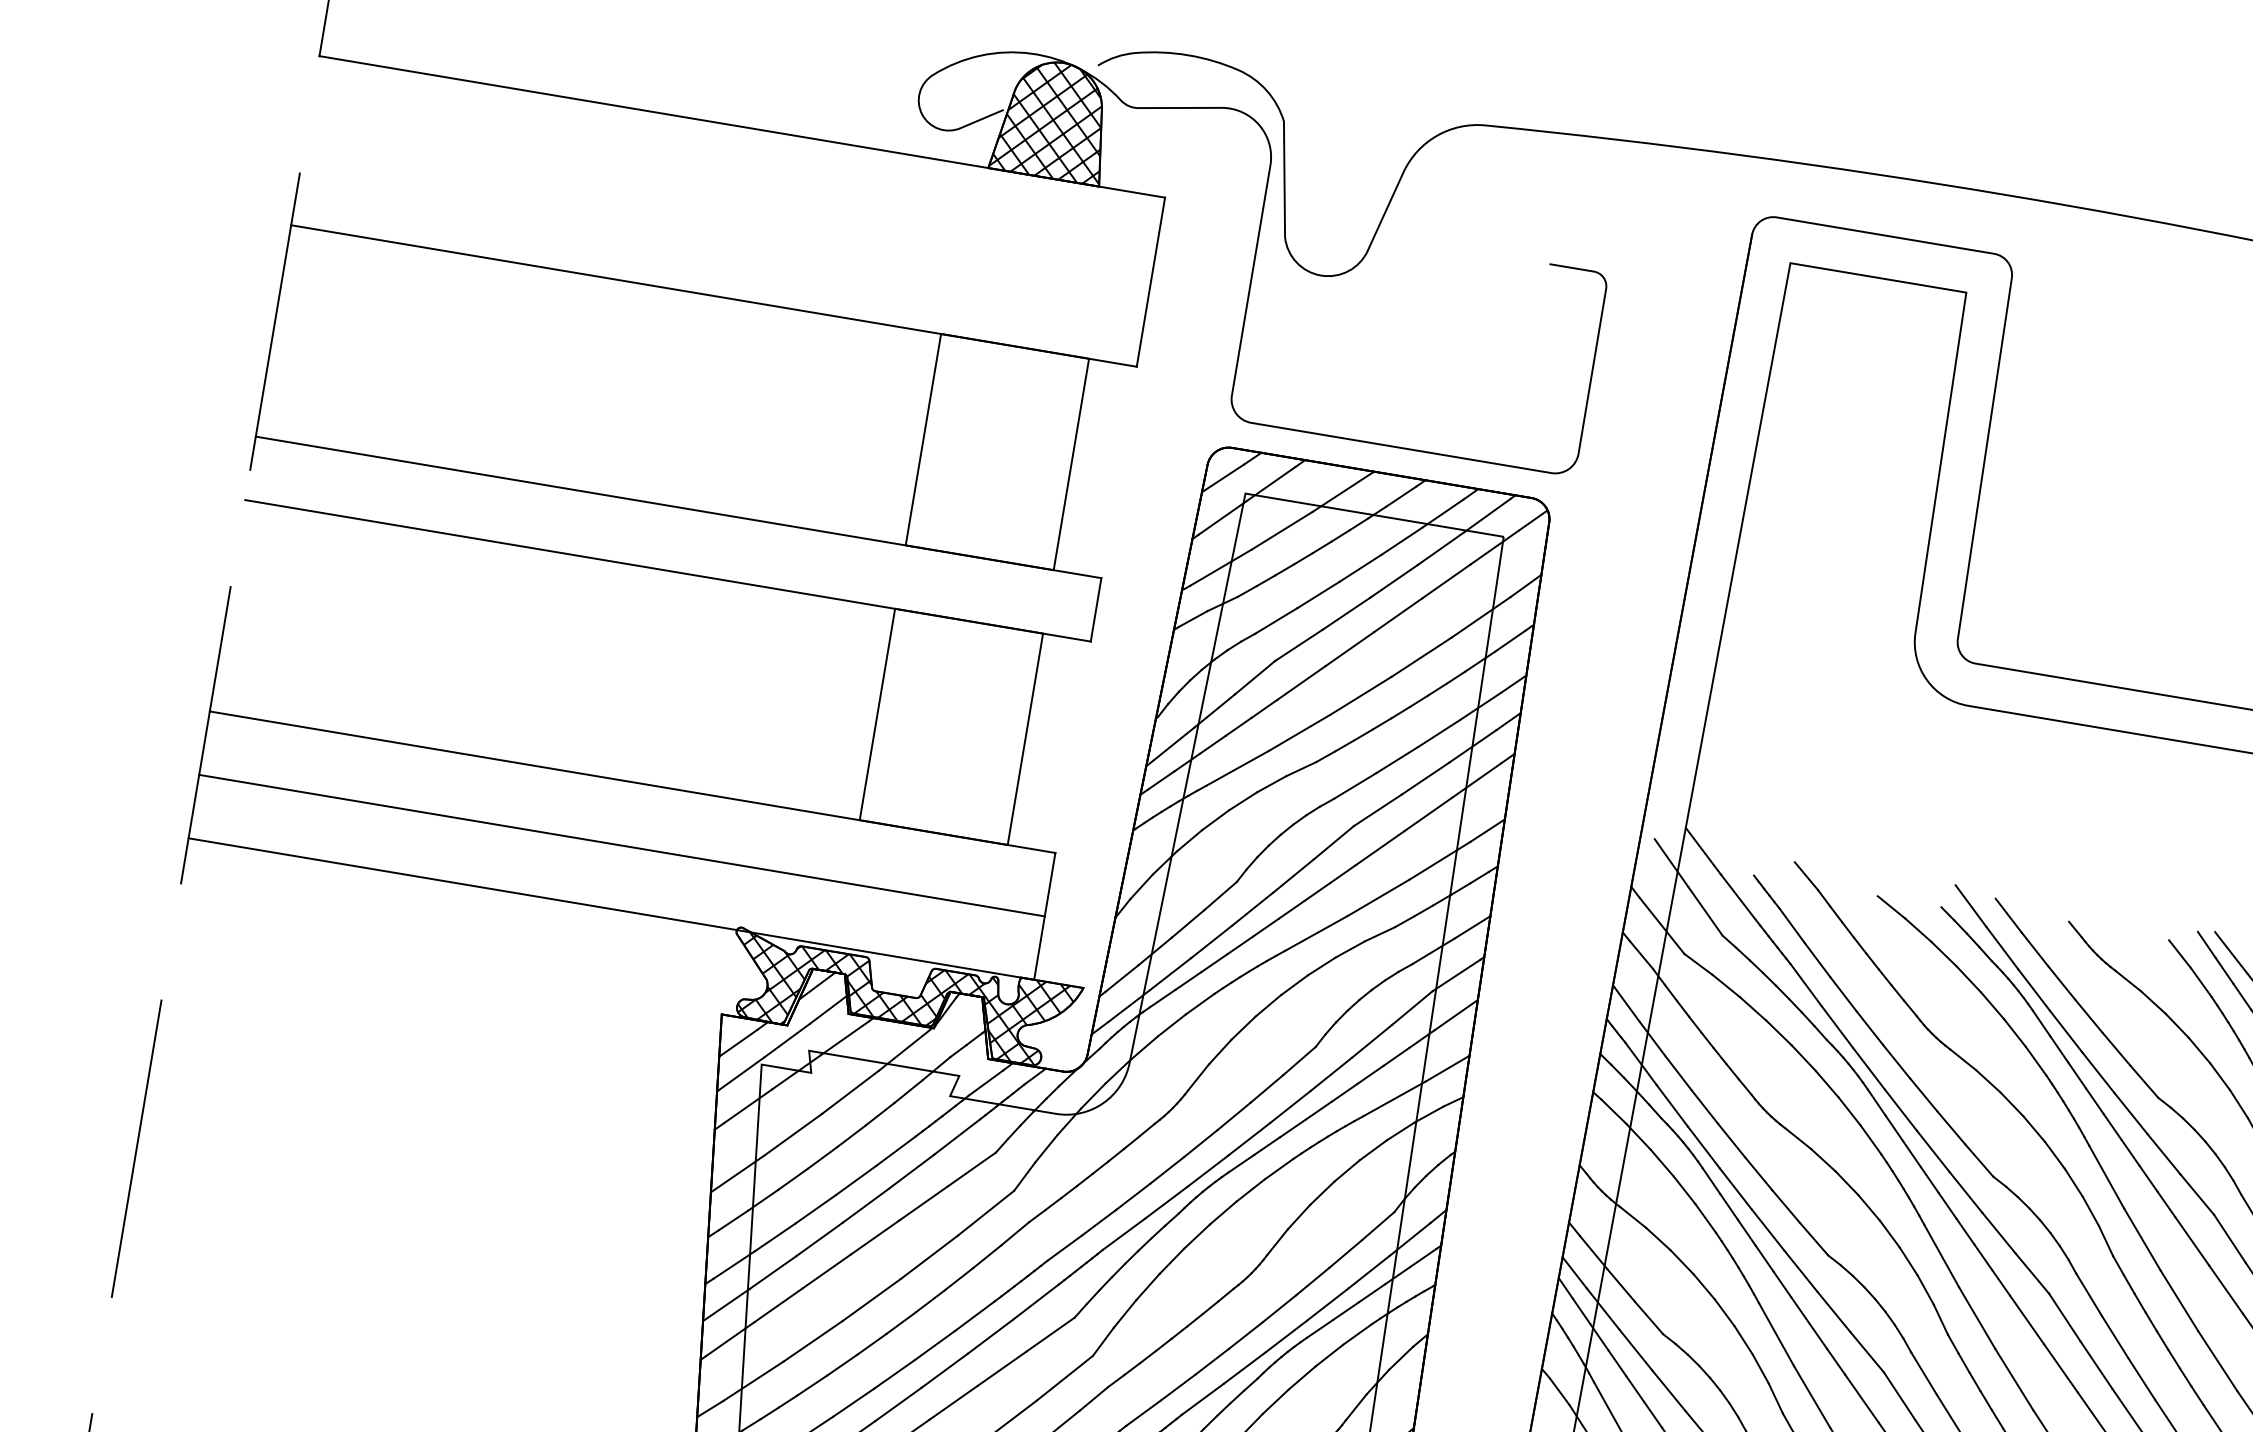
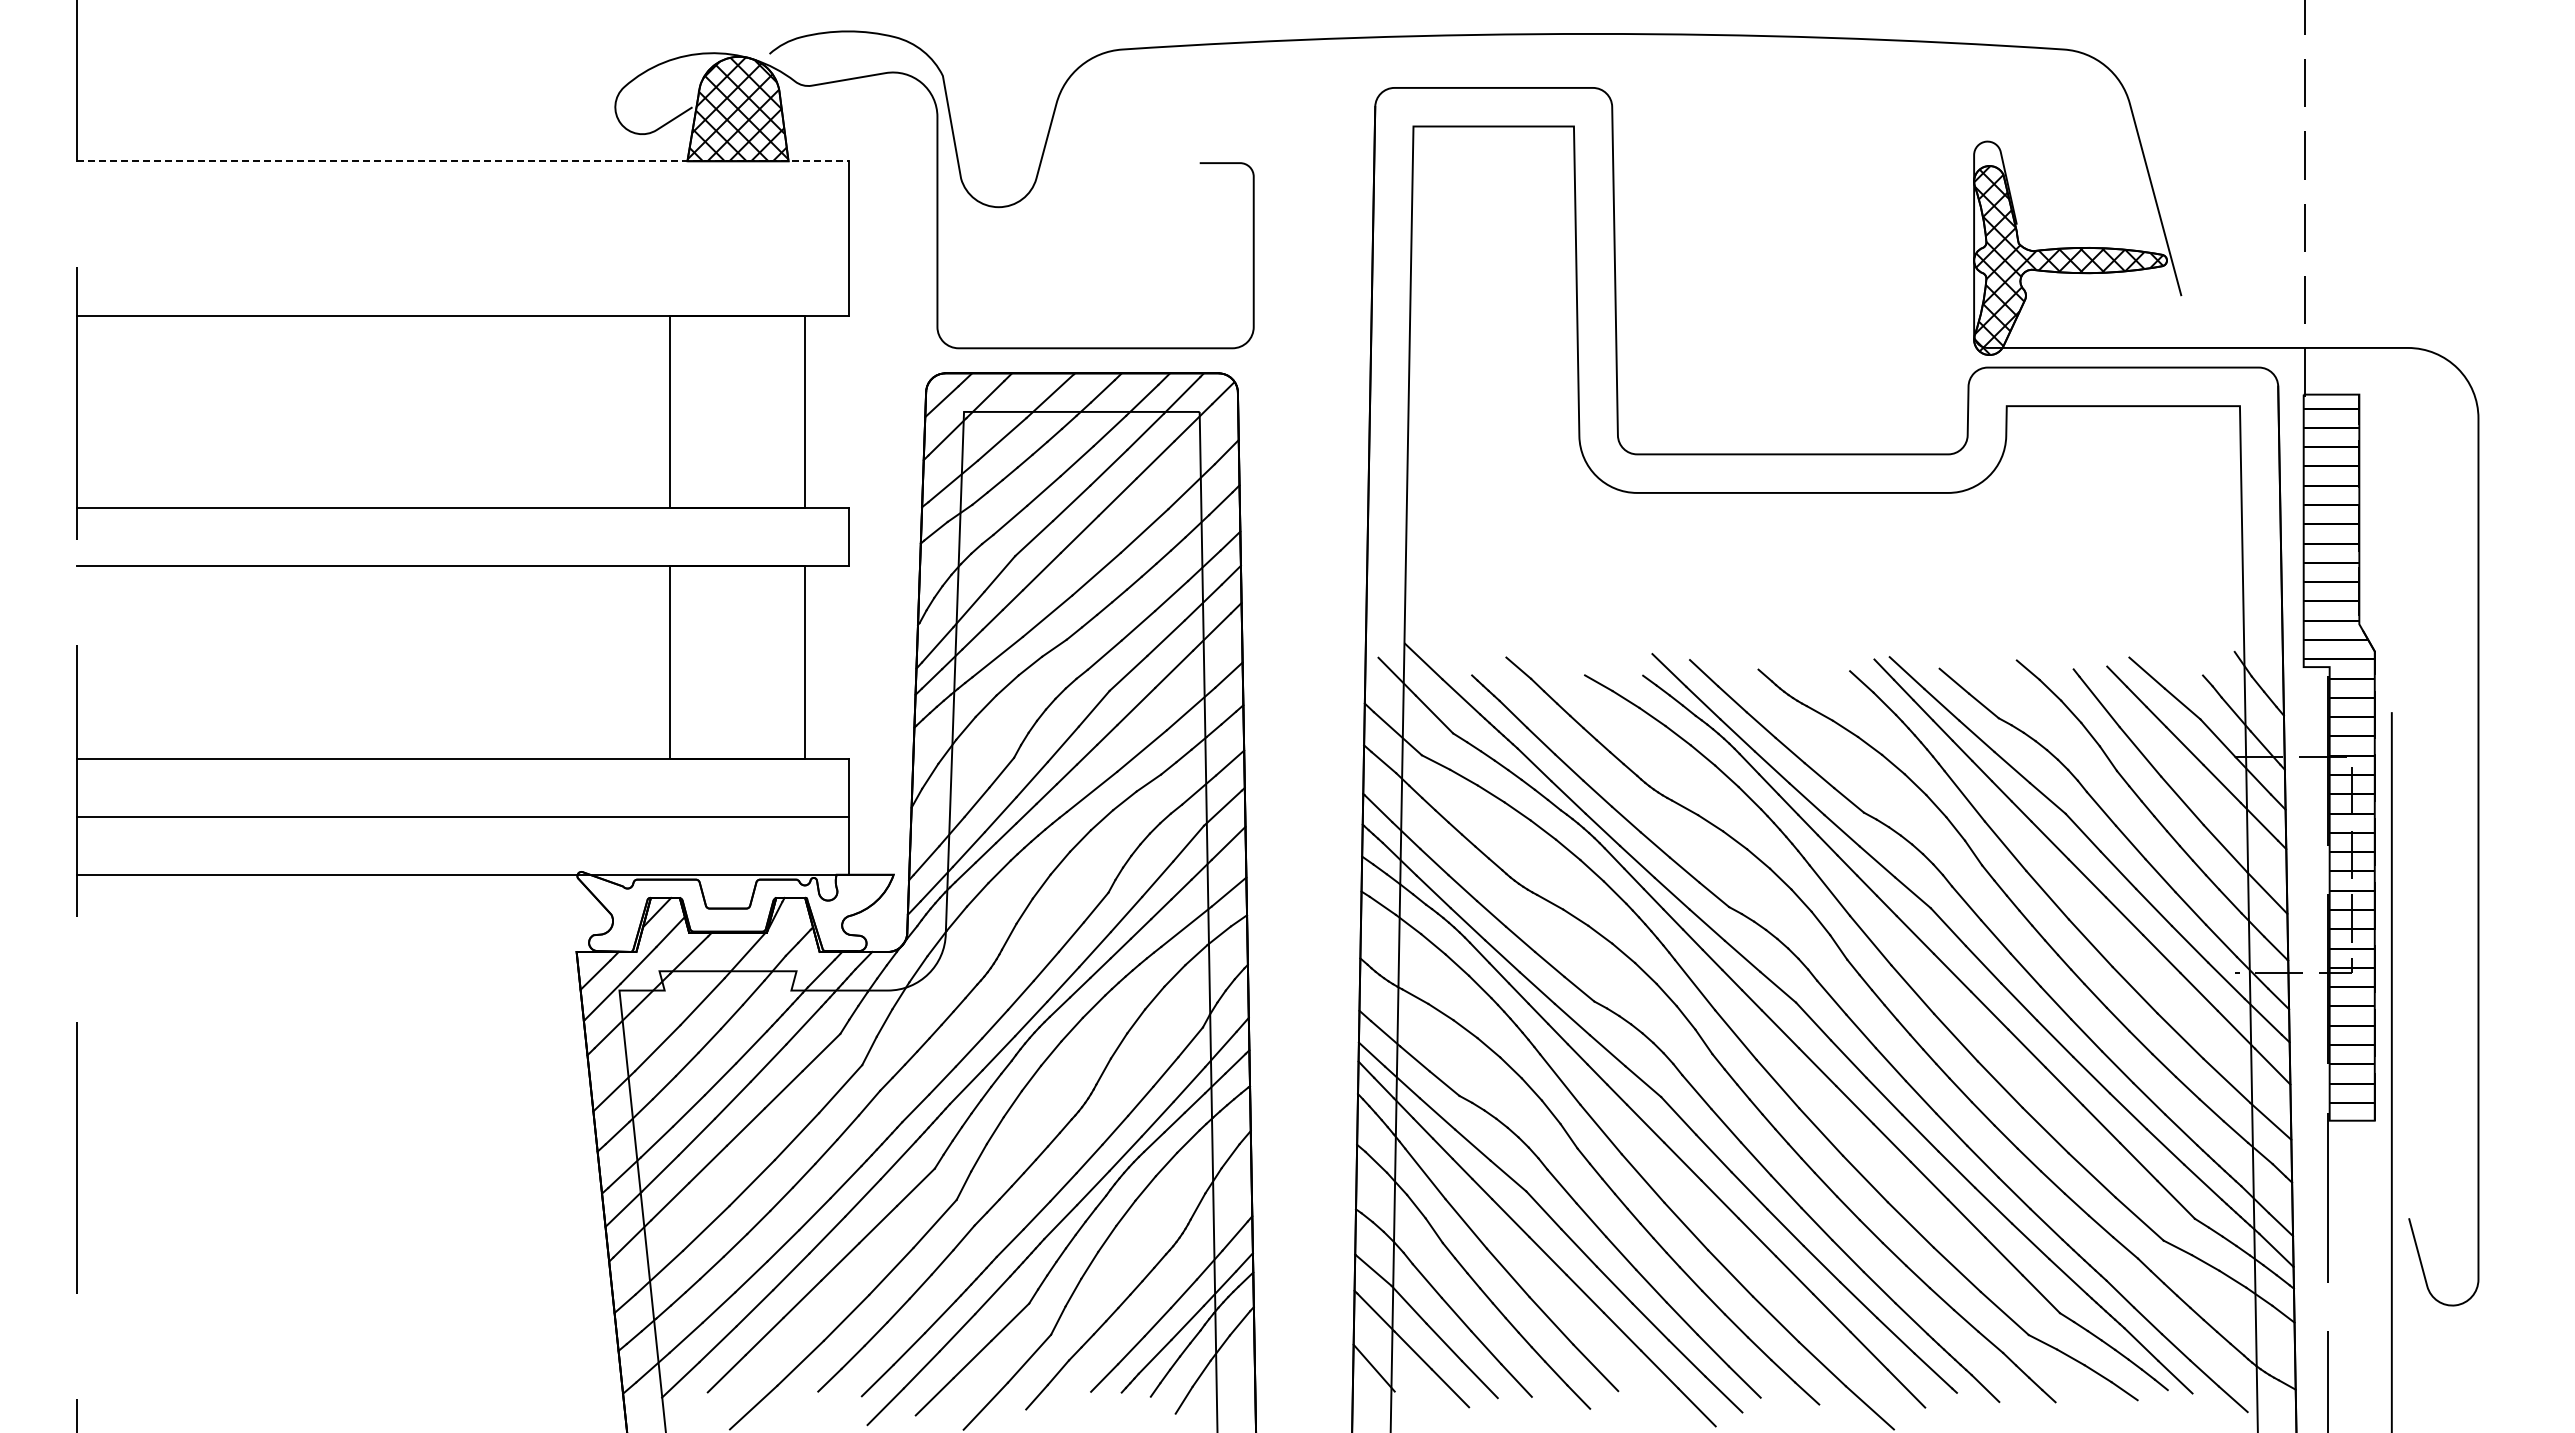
line: (741, 127) -> (462, 161), solid -> dashed
hatch: (903, 1000) -> (735, 912), removed

